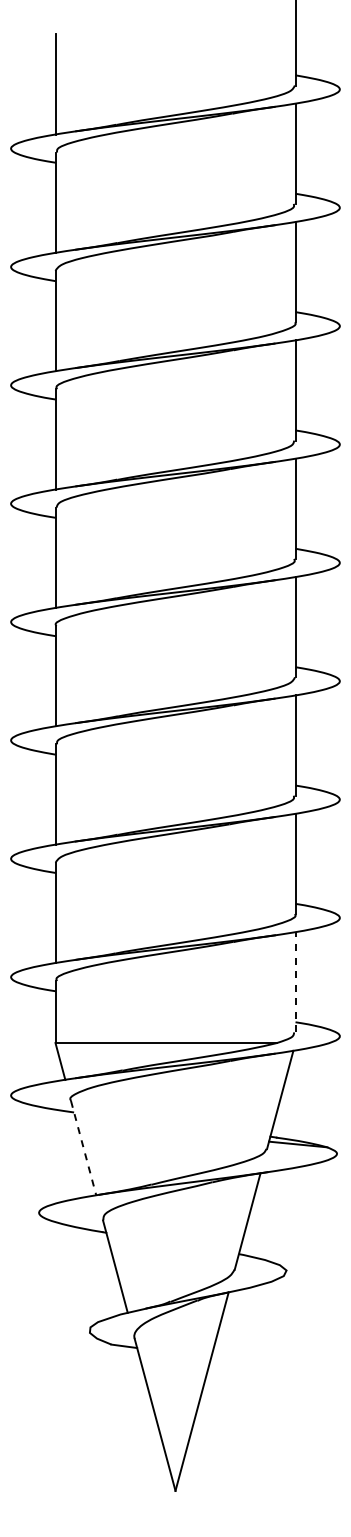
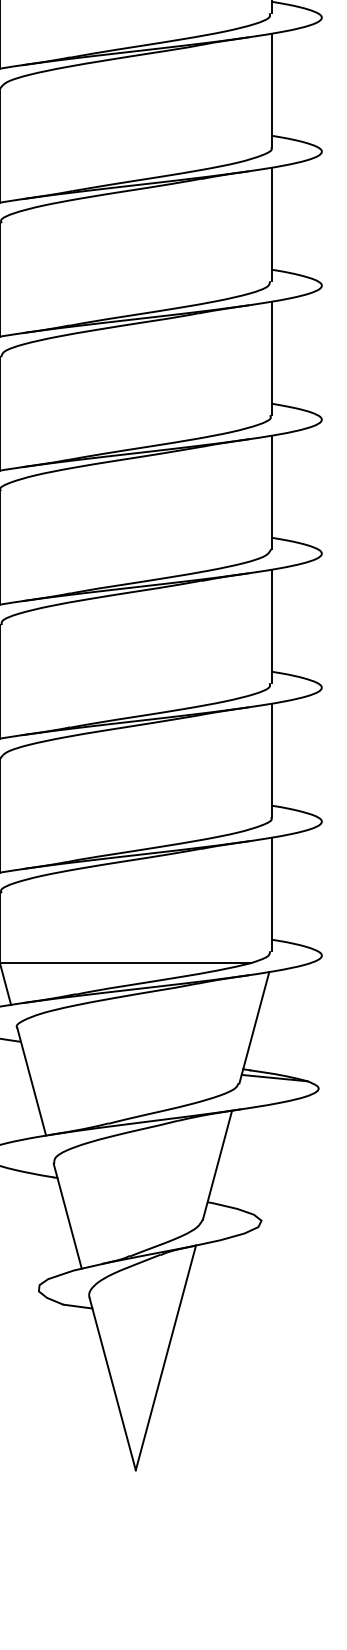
line: (295, 981) -> (271, 893), dashed -> solid
line: (83, 1148) -> (31, 1082), dashed -> solid

